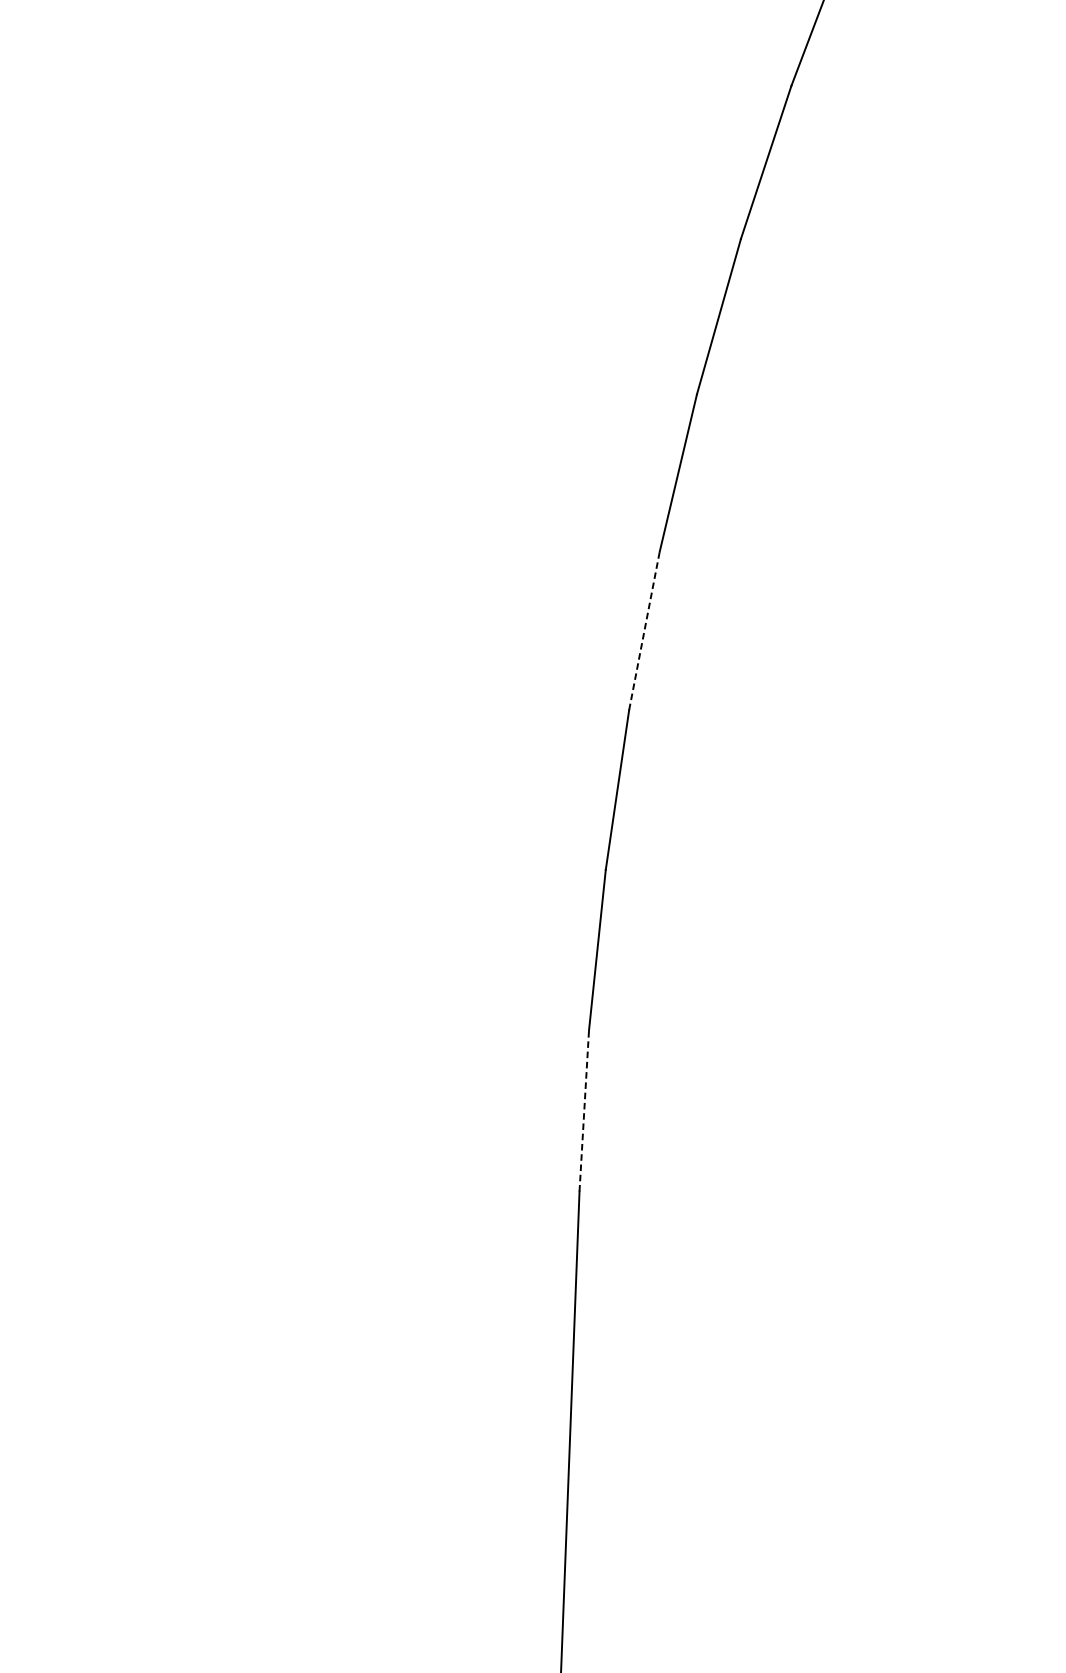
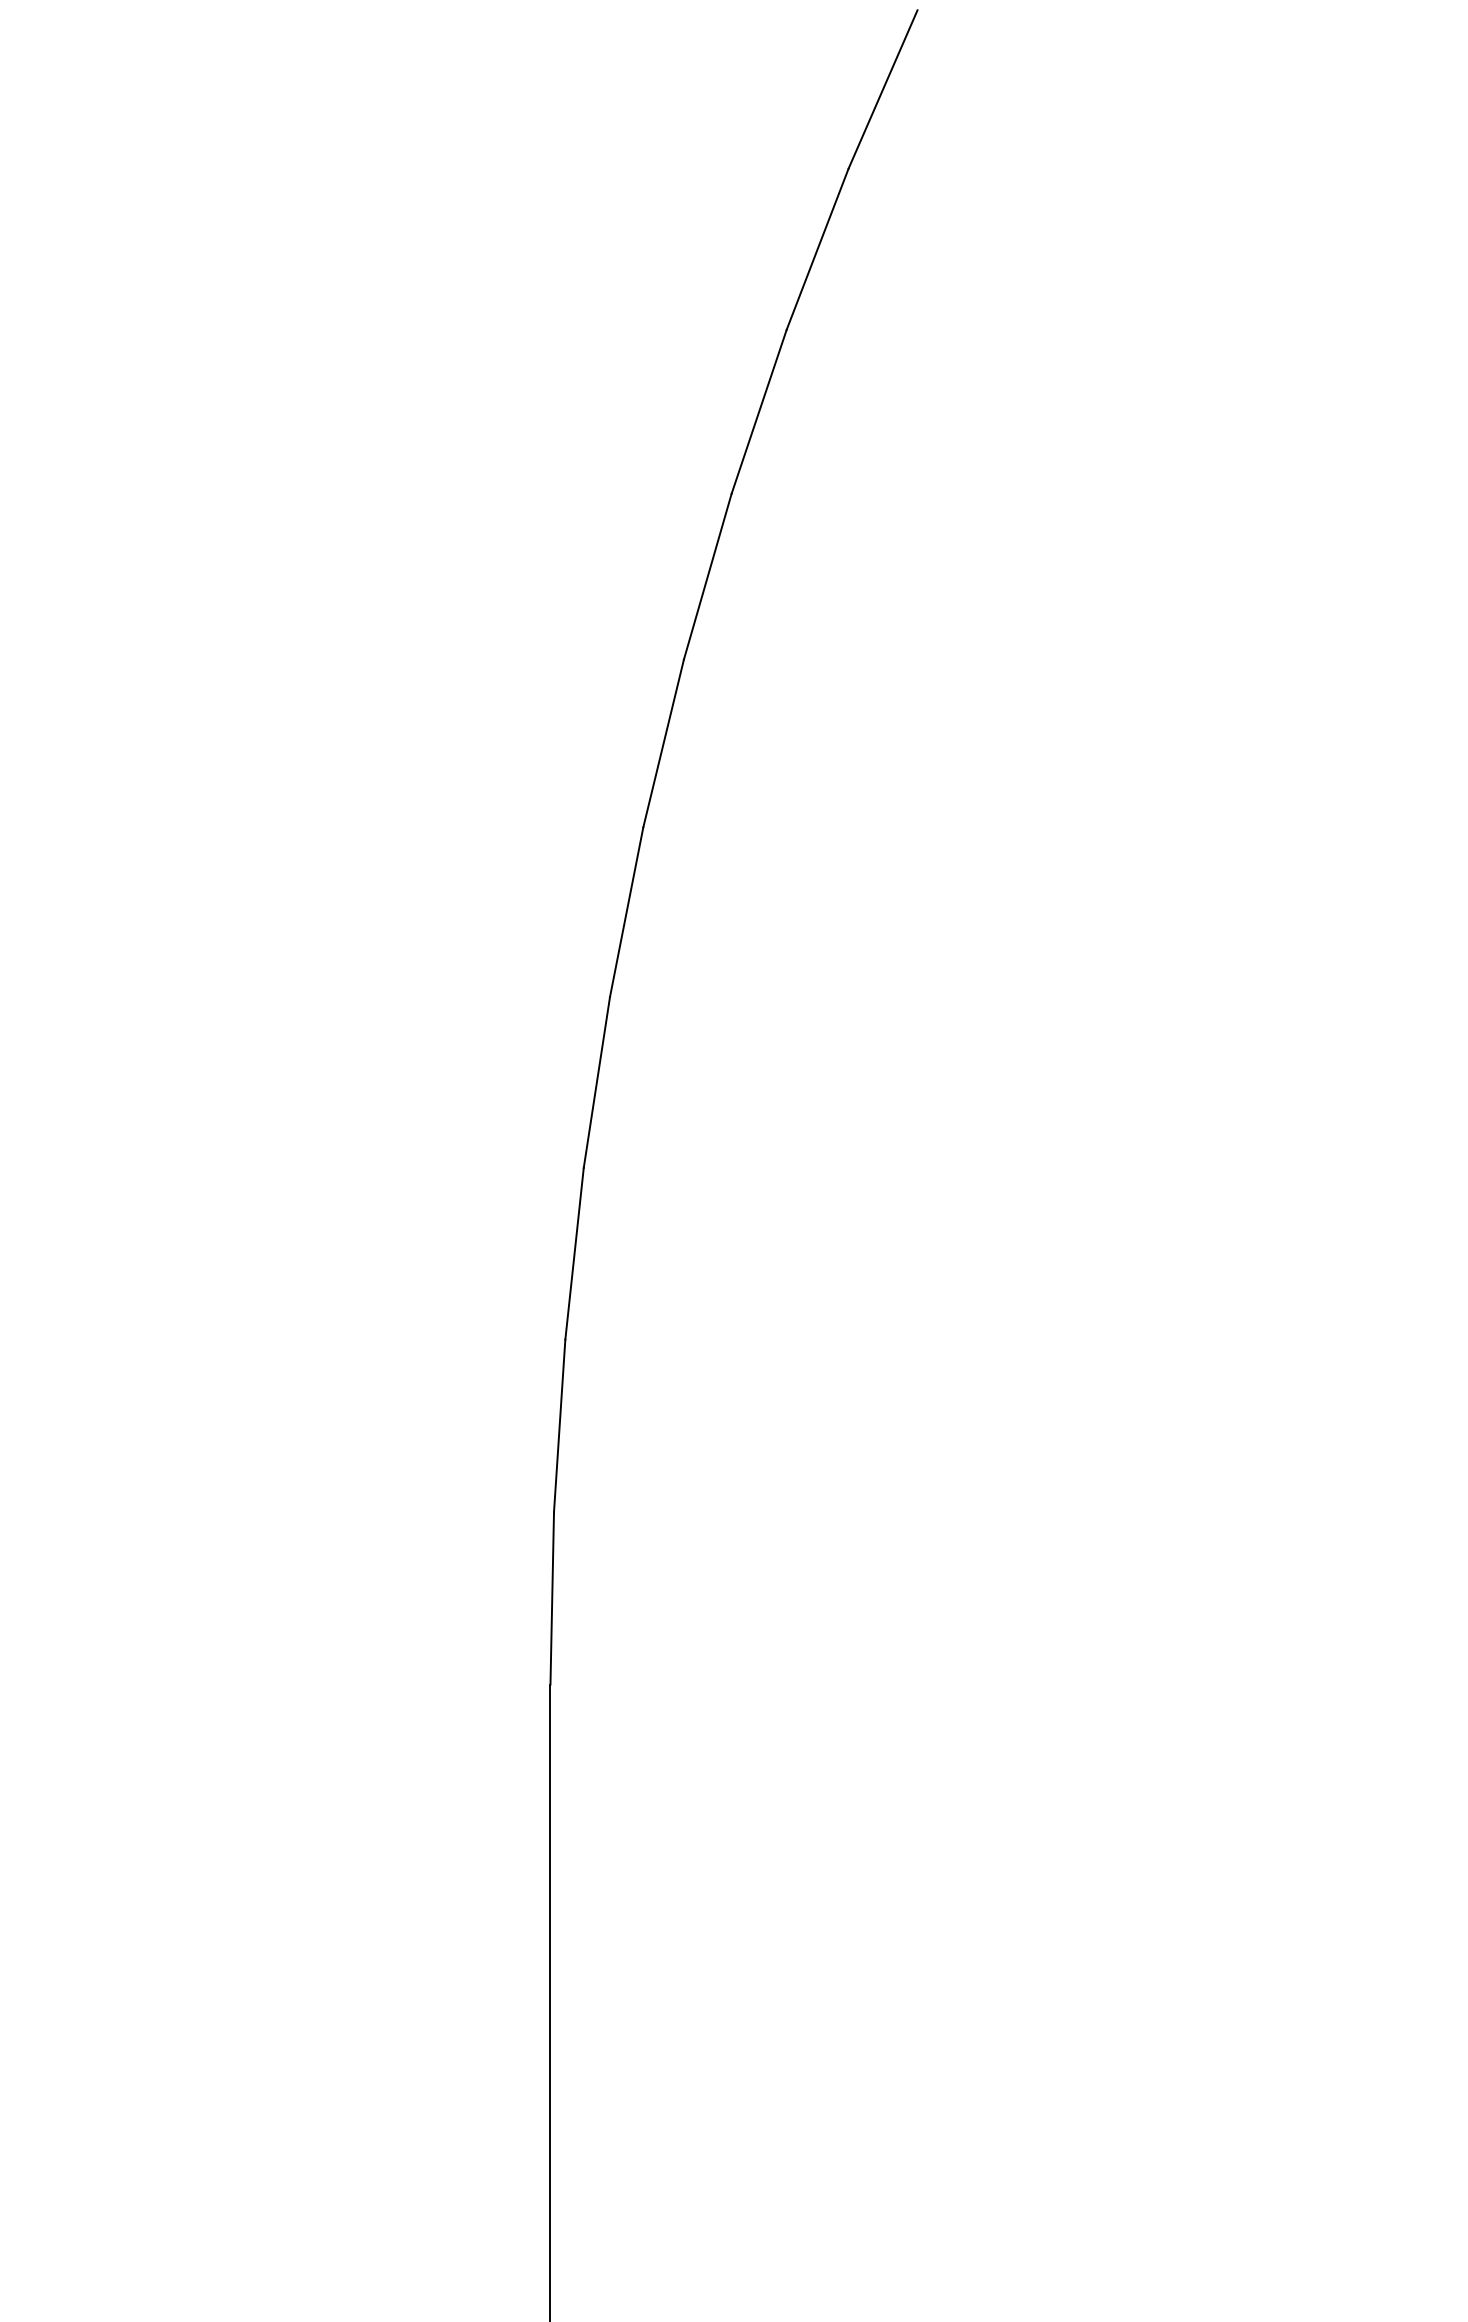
line: (644, 630) -> (596, 1082), dashed -> solid
line: (584, 1110) -> (552, 1597), dashed -> solid

